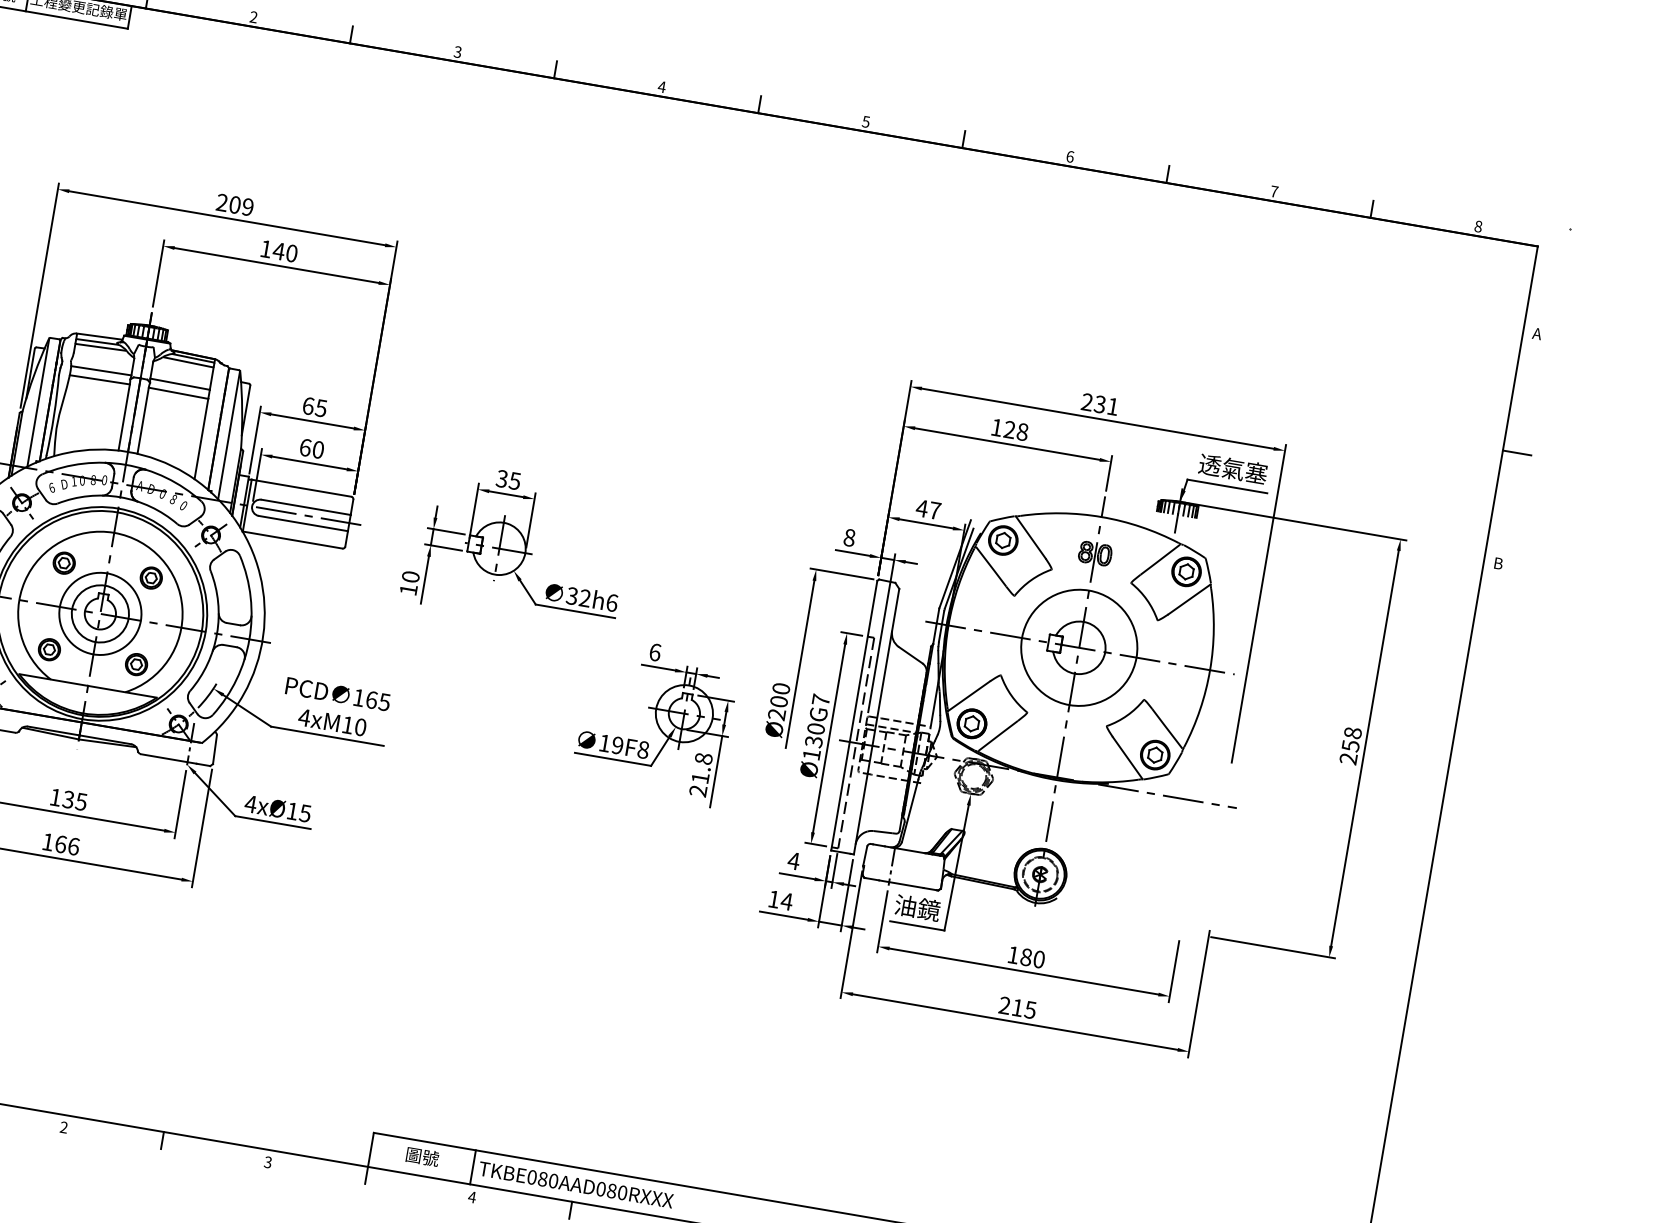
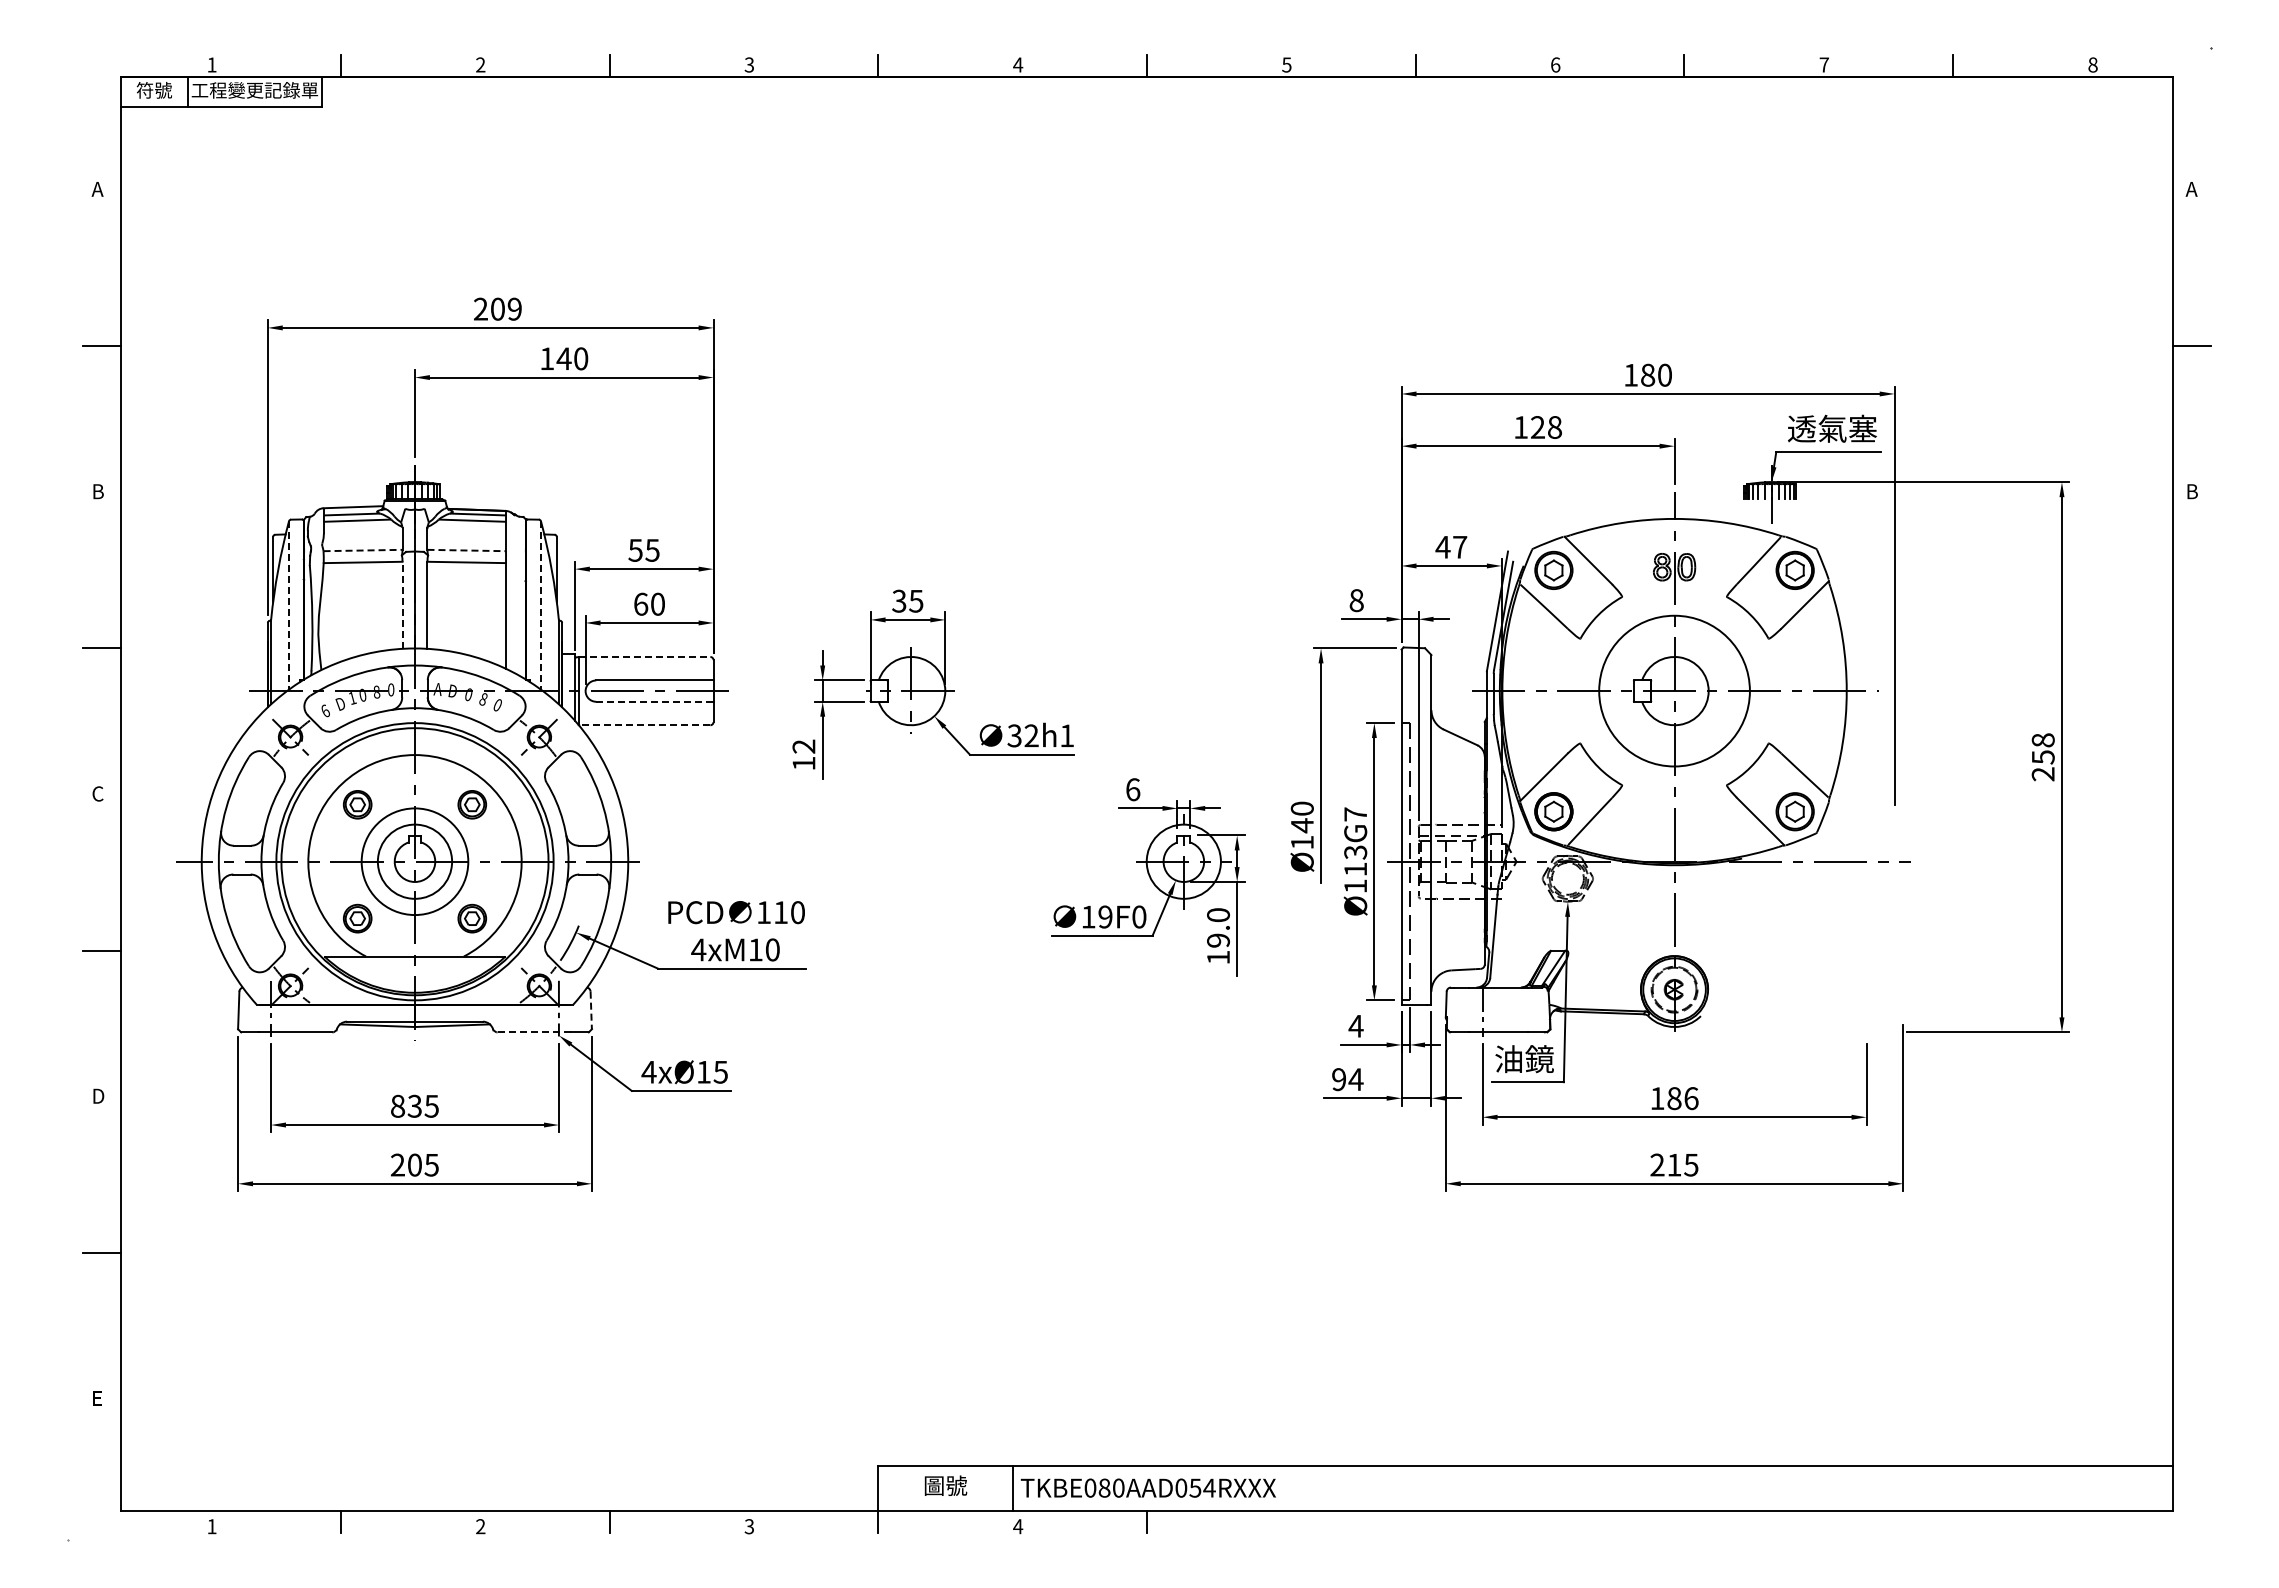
line: (101, 370) -> (363, 550), solid -> dashed
line: (180, 384) -> (467, 550), solid -> dashed
line: (38, 402) -> (289, 605), solid -> dashed
text: (1099, 403) -> (1647, 374), 231 -> 180
text: (308, 405) -> (635, 549), 65 -> 55
line: (124, 417) -> (402, 605), solid -> dashed
line: (228, 435) -> (540, 605), solid -> dashed
line: (301, 488) -> (644, 657), solid -> dashed
line: (303, 523) -> (654, 701), solid -> dashed
line: (292, 540) -> (644, 725), solid -> dashed
text: (410, 576) -> (803, 746), 10 -> 12
text: (612, 602) -> (1067, 735), 32h6 -> 32h1
text: (378, 701) -> (789, 912), 165 -> 110
text: (777, 707) -> (1301, 833), Ø200 -> Ø140
text: (814, 735) -> (1355, 860), Ø130G7 -> Ø113G7
line: (215, 749) -> (591, 1010), solid -> dashed
text: (643, 750) -> (1139, 917), 19F8 -> 19F0
line: (169, 759) -> (534, 1032), solid -> dashed
text: (701, 775) -> (1218, 936), 21.8 -> 19.0
text: (56, 796) -> (398, 1105), 135 -> 835
text: (61, 843) -> (415, 1164), 166 -> 205
text: (773, 899) -> (1338, 1079), 14 -> 94
text: (1039, 959) -> (1691, 1098), 180 -> 186
text: (617, 1191) -> (1202, 1487), TKBE080AAD080RXXX -> TKBE080AAD054RXXX

